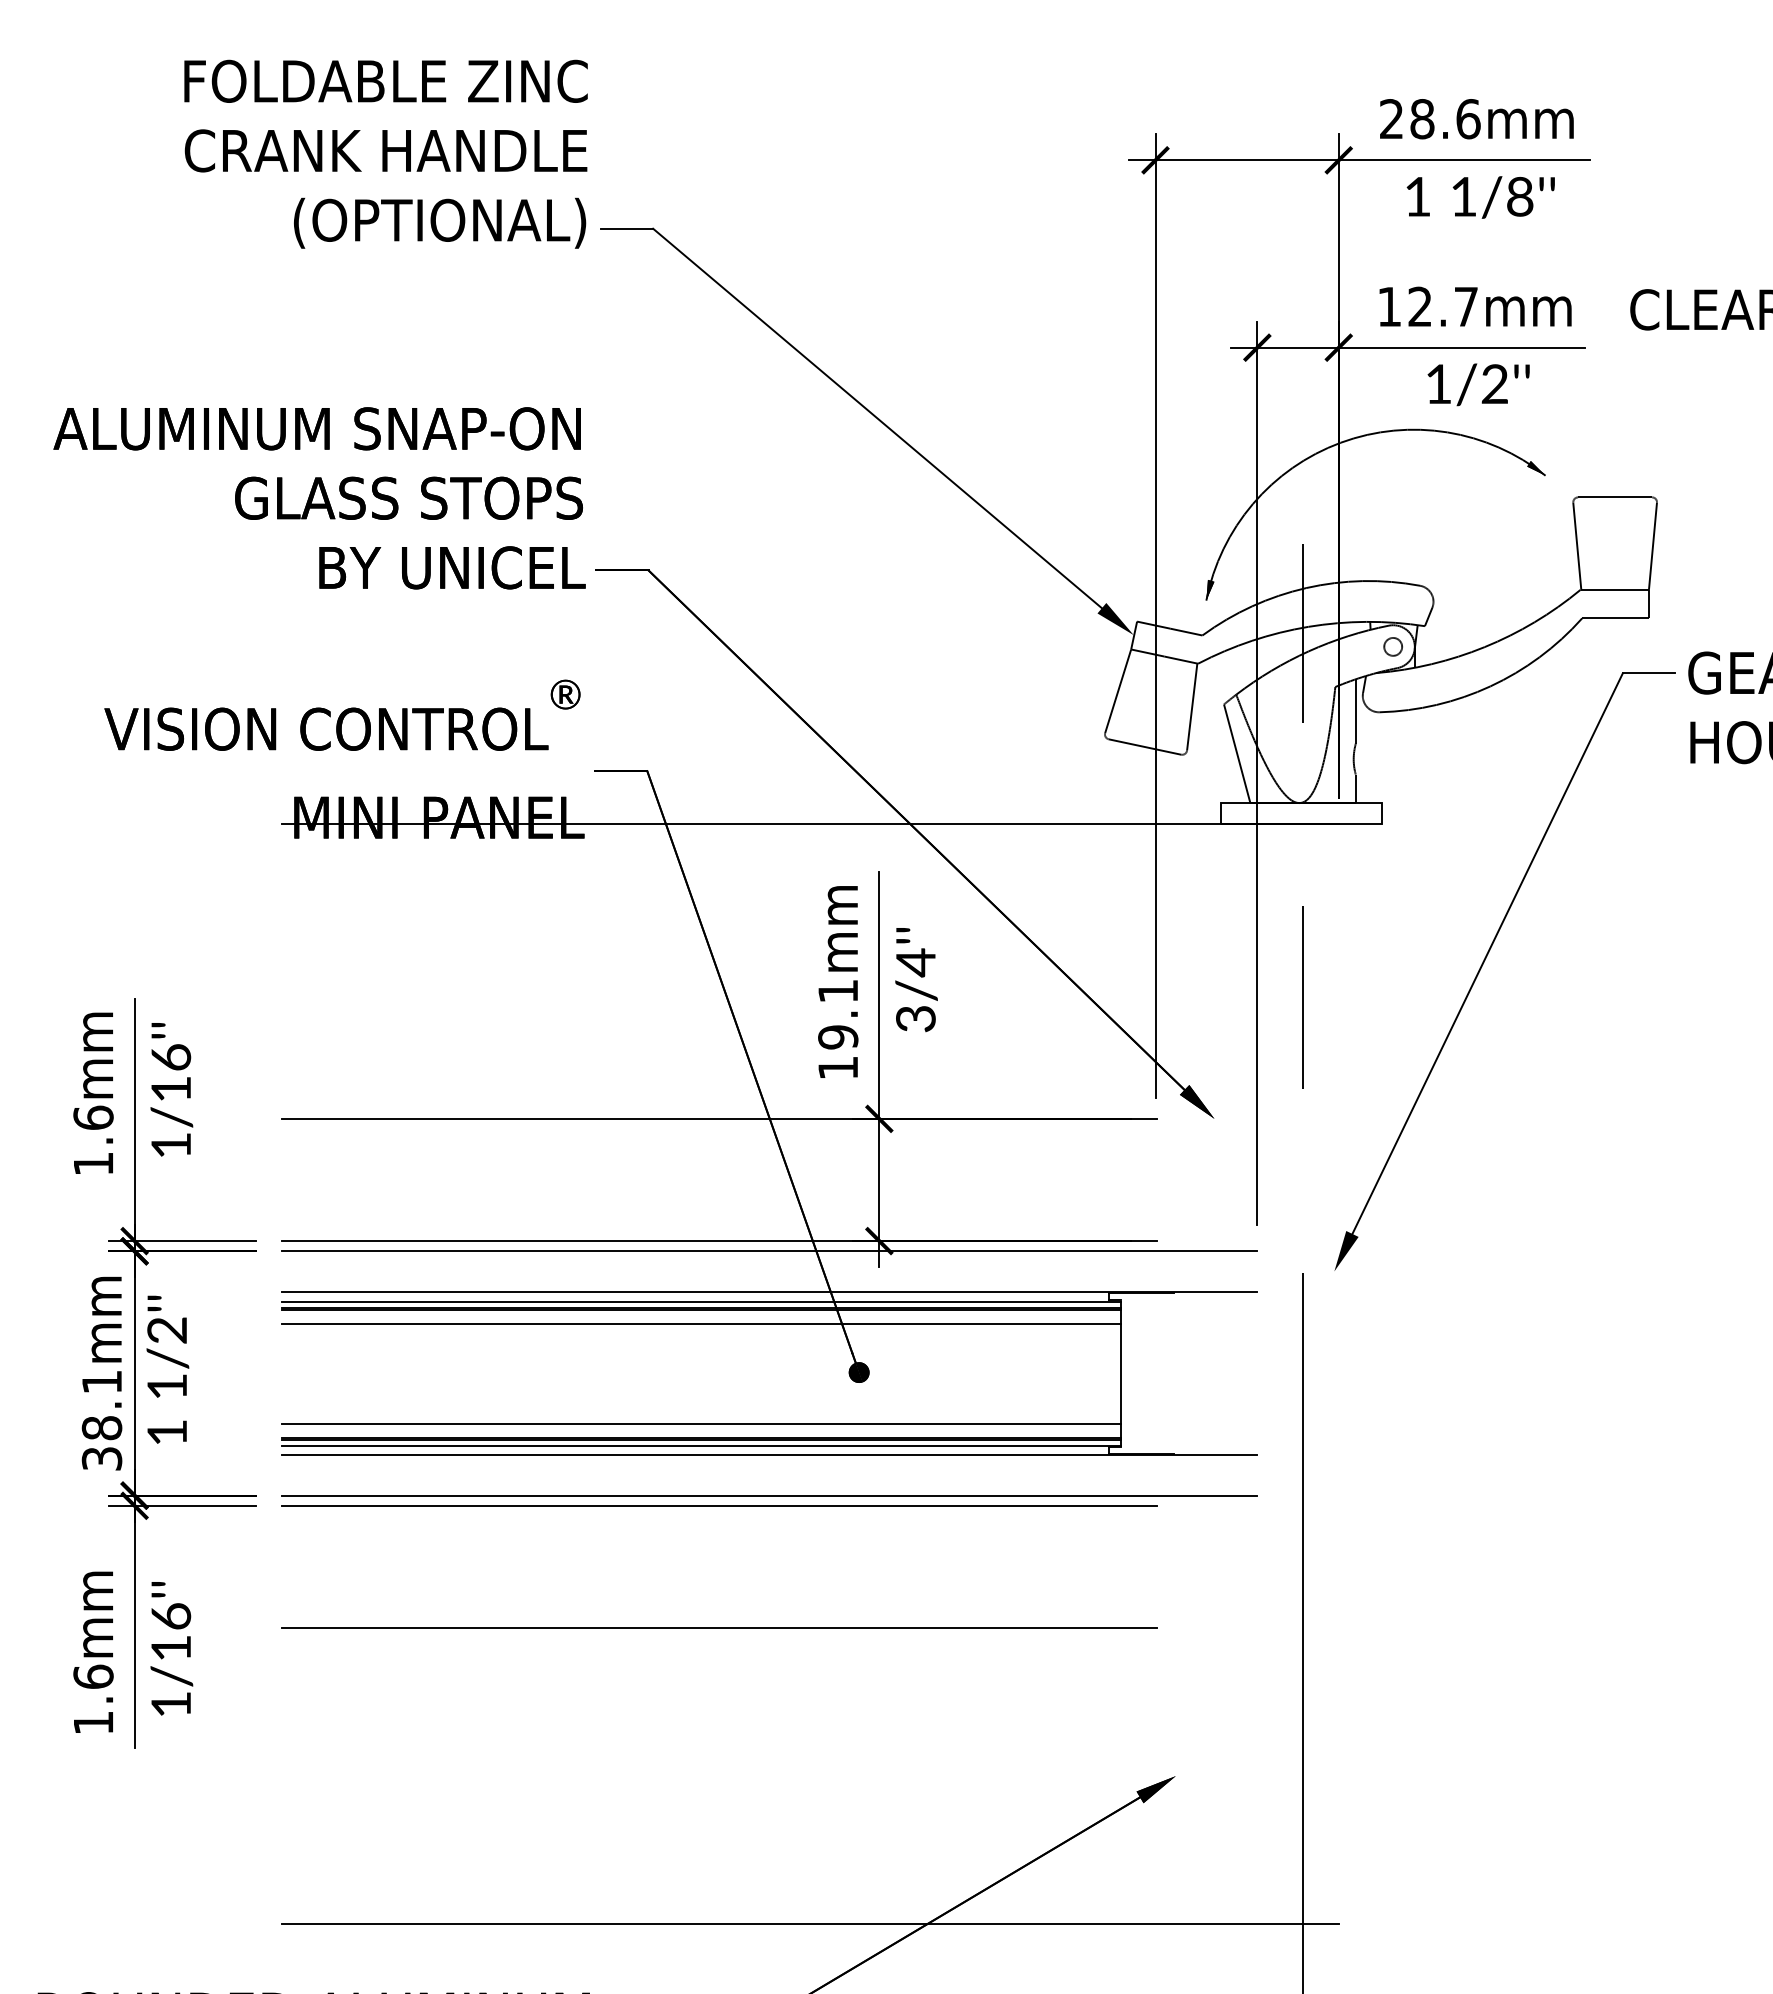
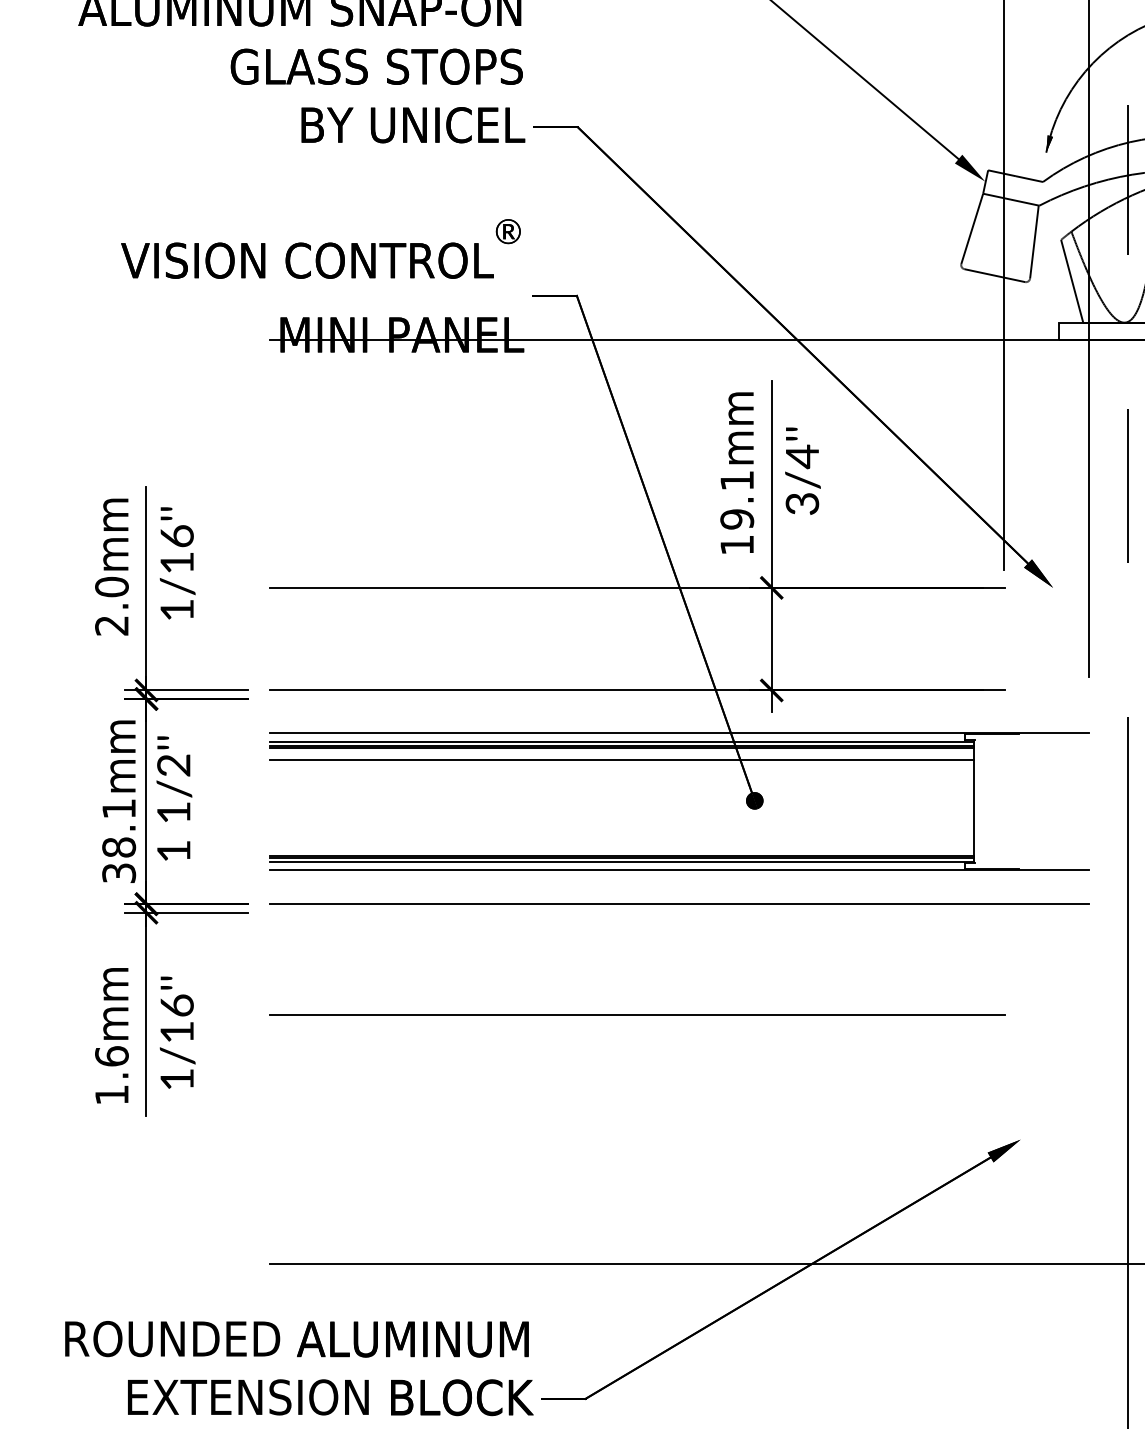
text: (93, 1140) -> (111, 605), 1.6mm -> 2.0mm
line: (769, 1251) -> (679, 699), removed
line: (700, 1423) -> (621, 843), removed
line: (719, 1505) -> (637, 912), removed

